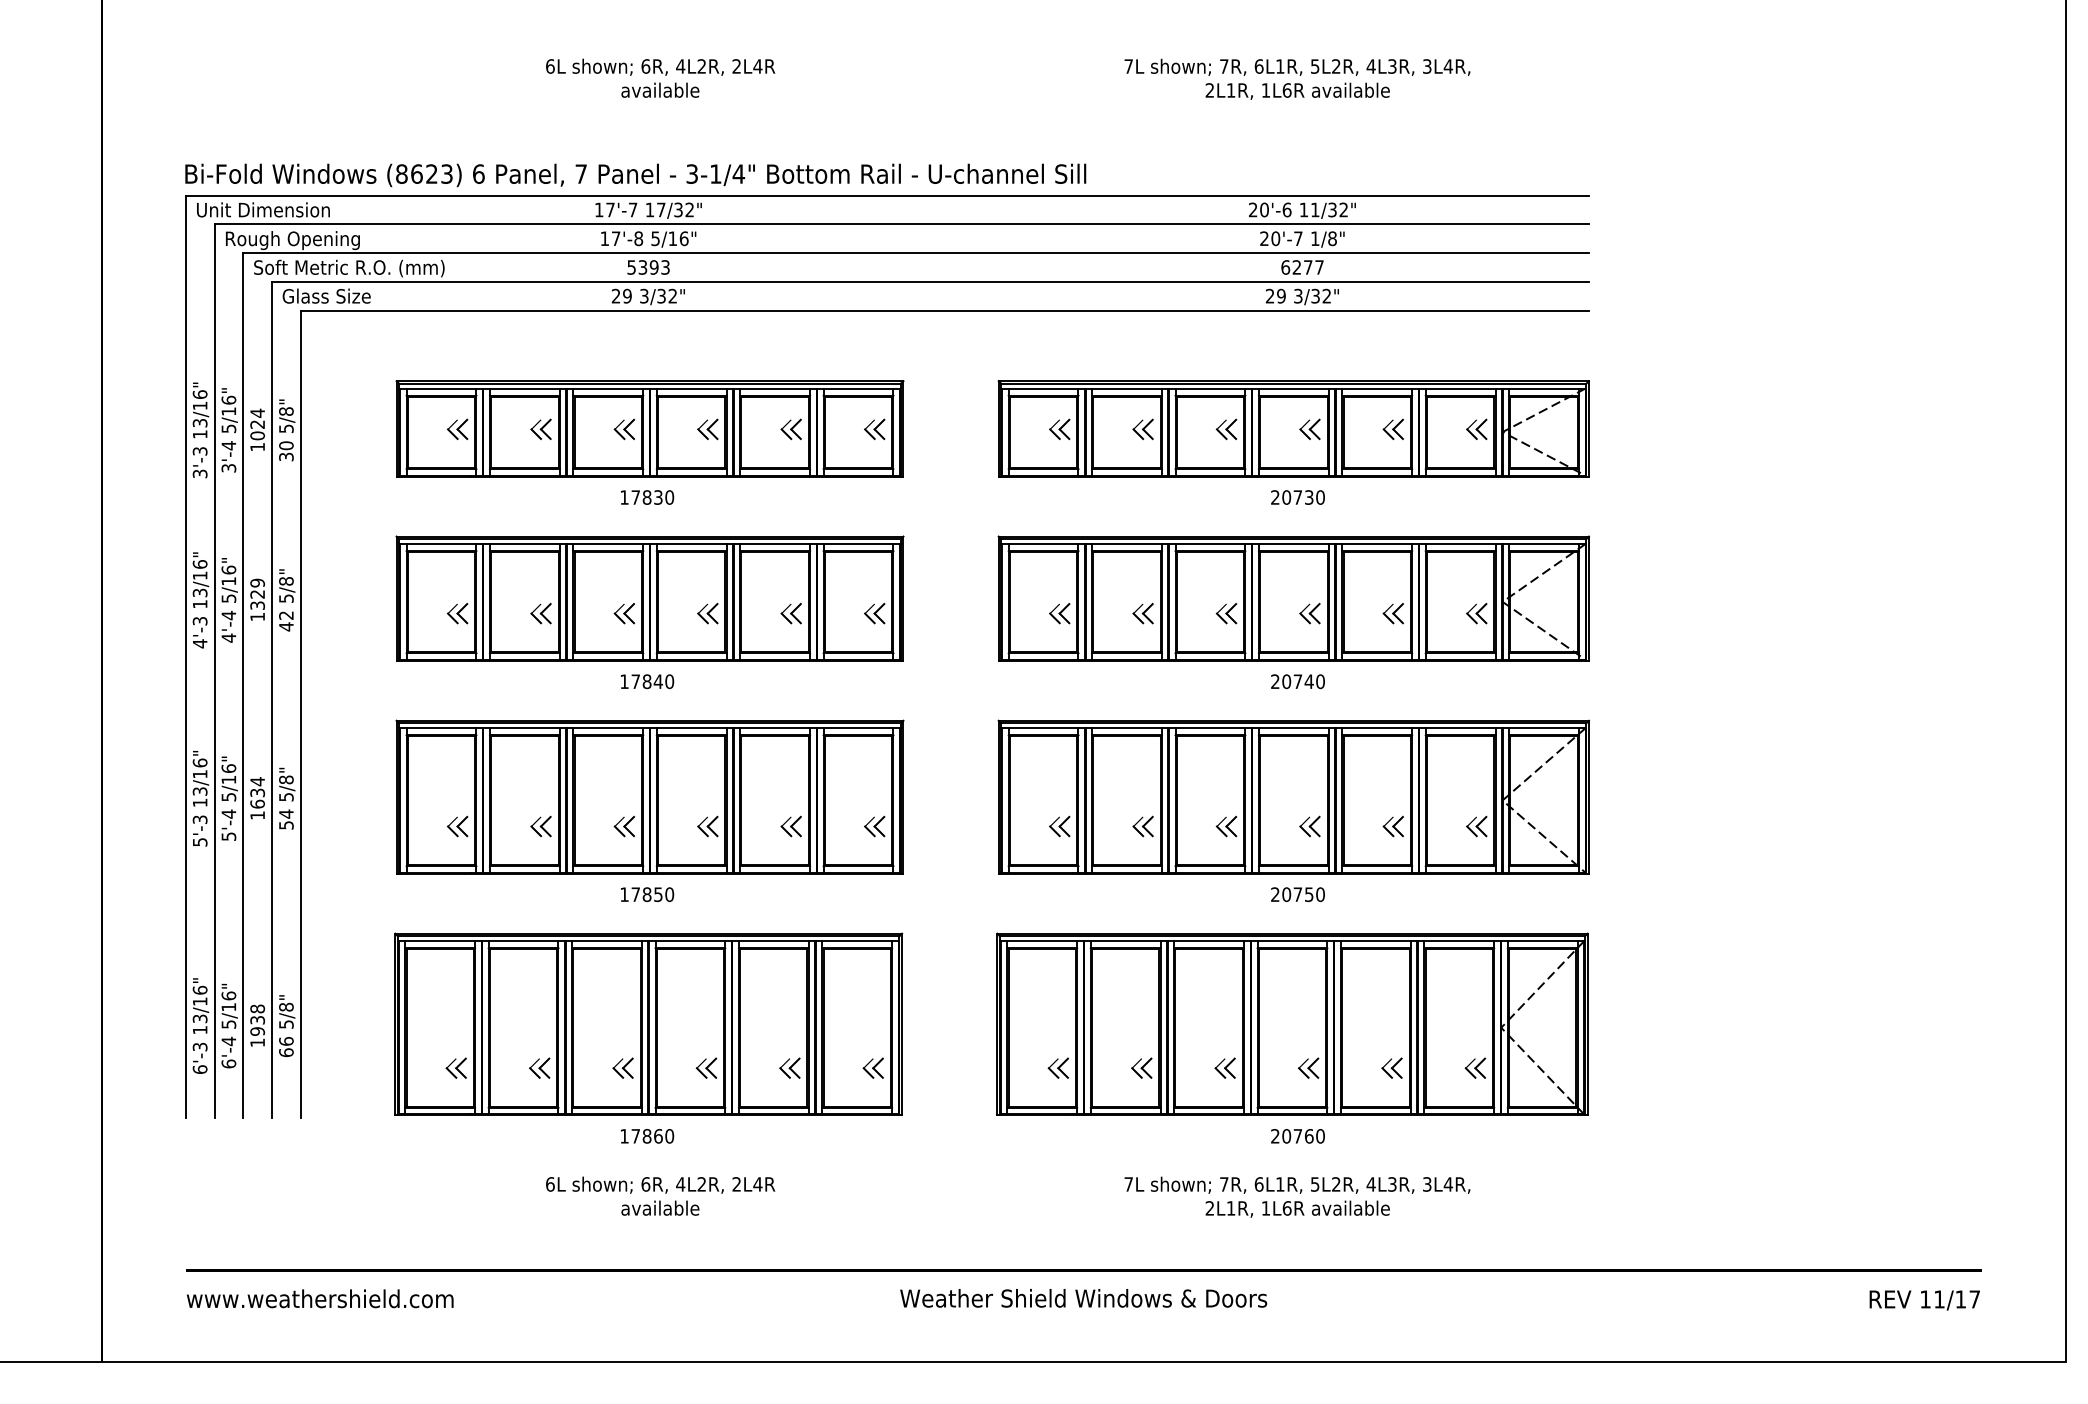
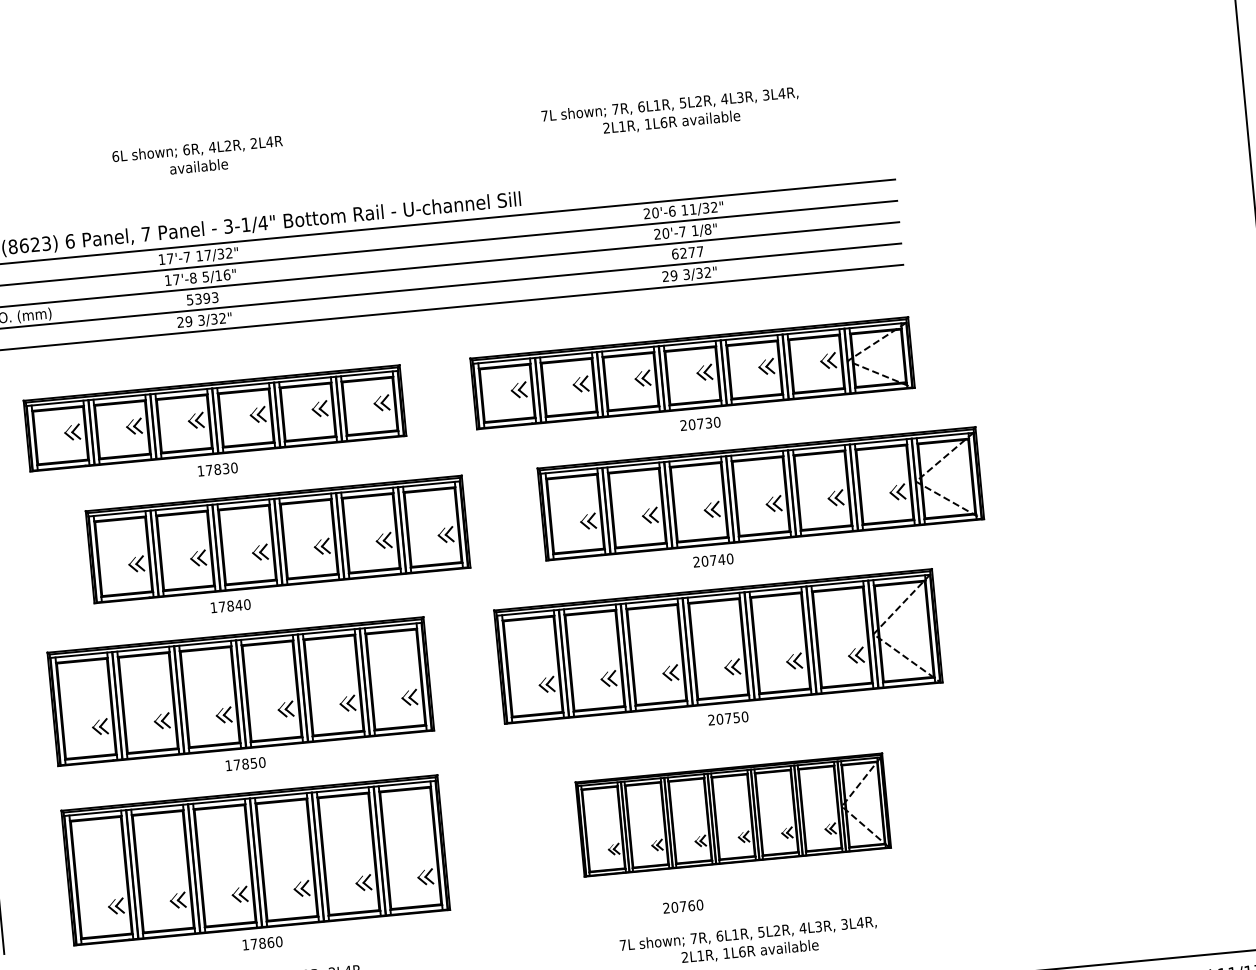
part: (649, 598) -> (277, 539), moved
part: (1293, 598) -> (760, 493), moved
part: (1292, 1023) -> (733, 814), size x0.7
text: (1297, 1136) -> (682, 906), moved

